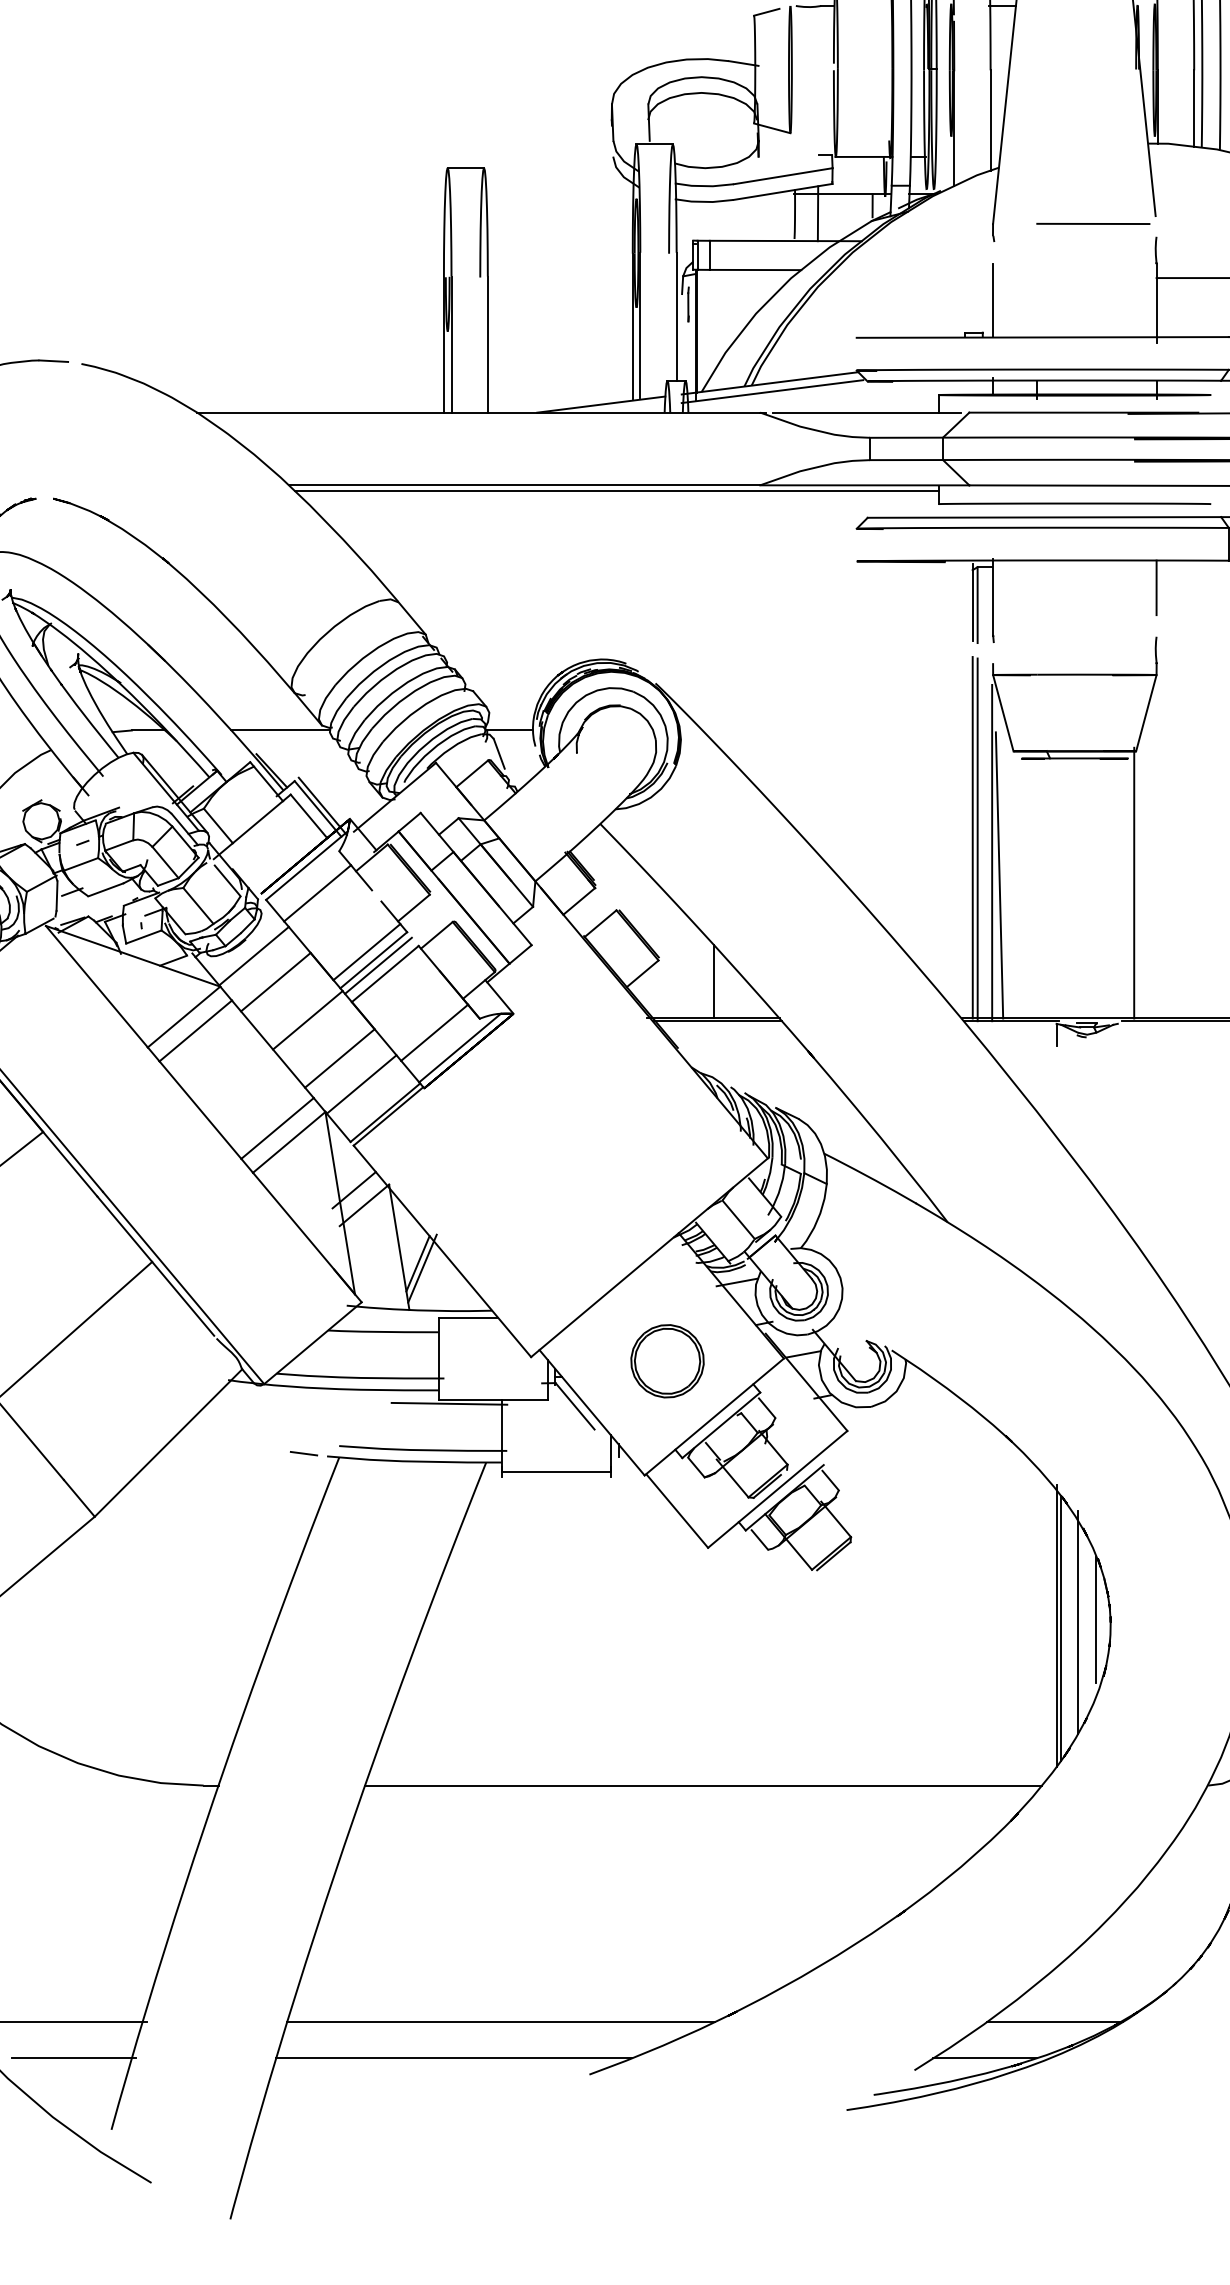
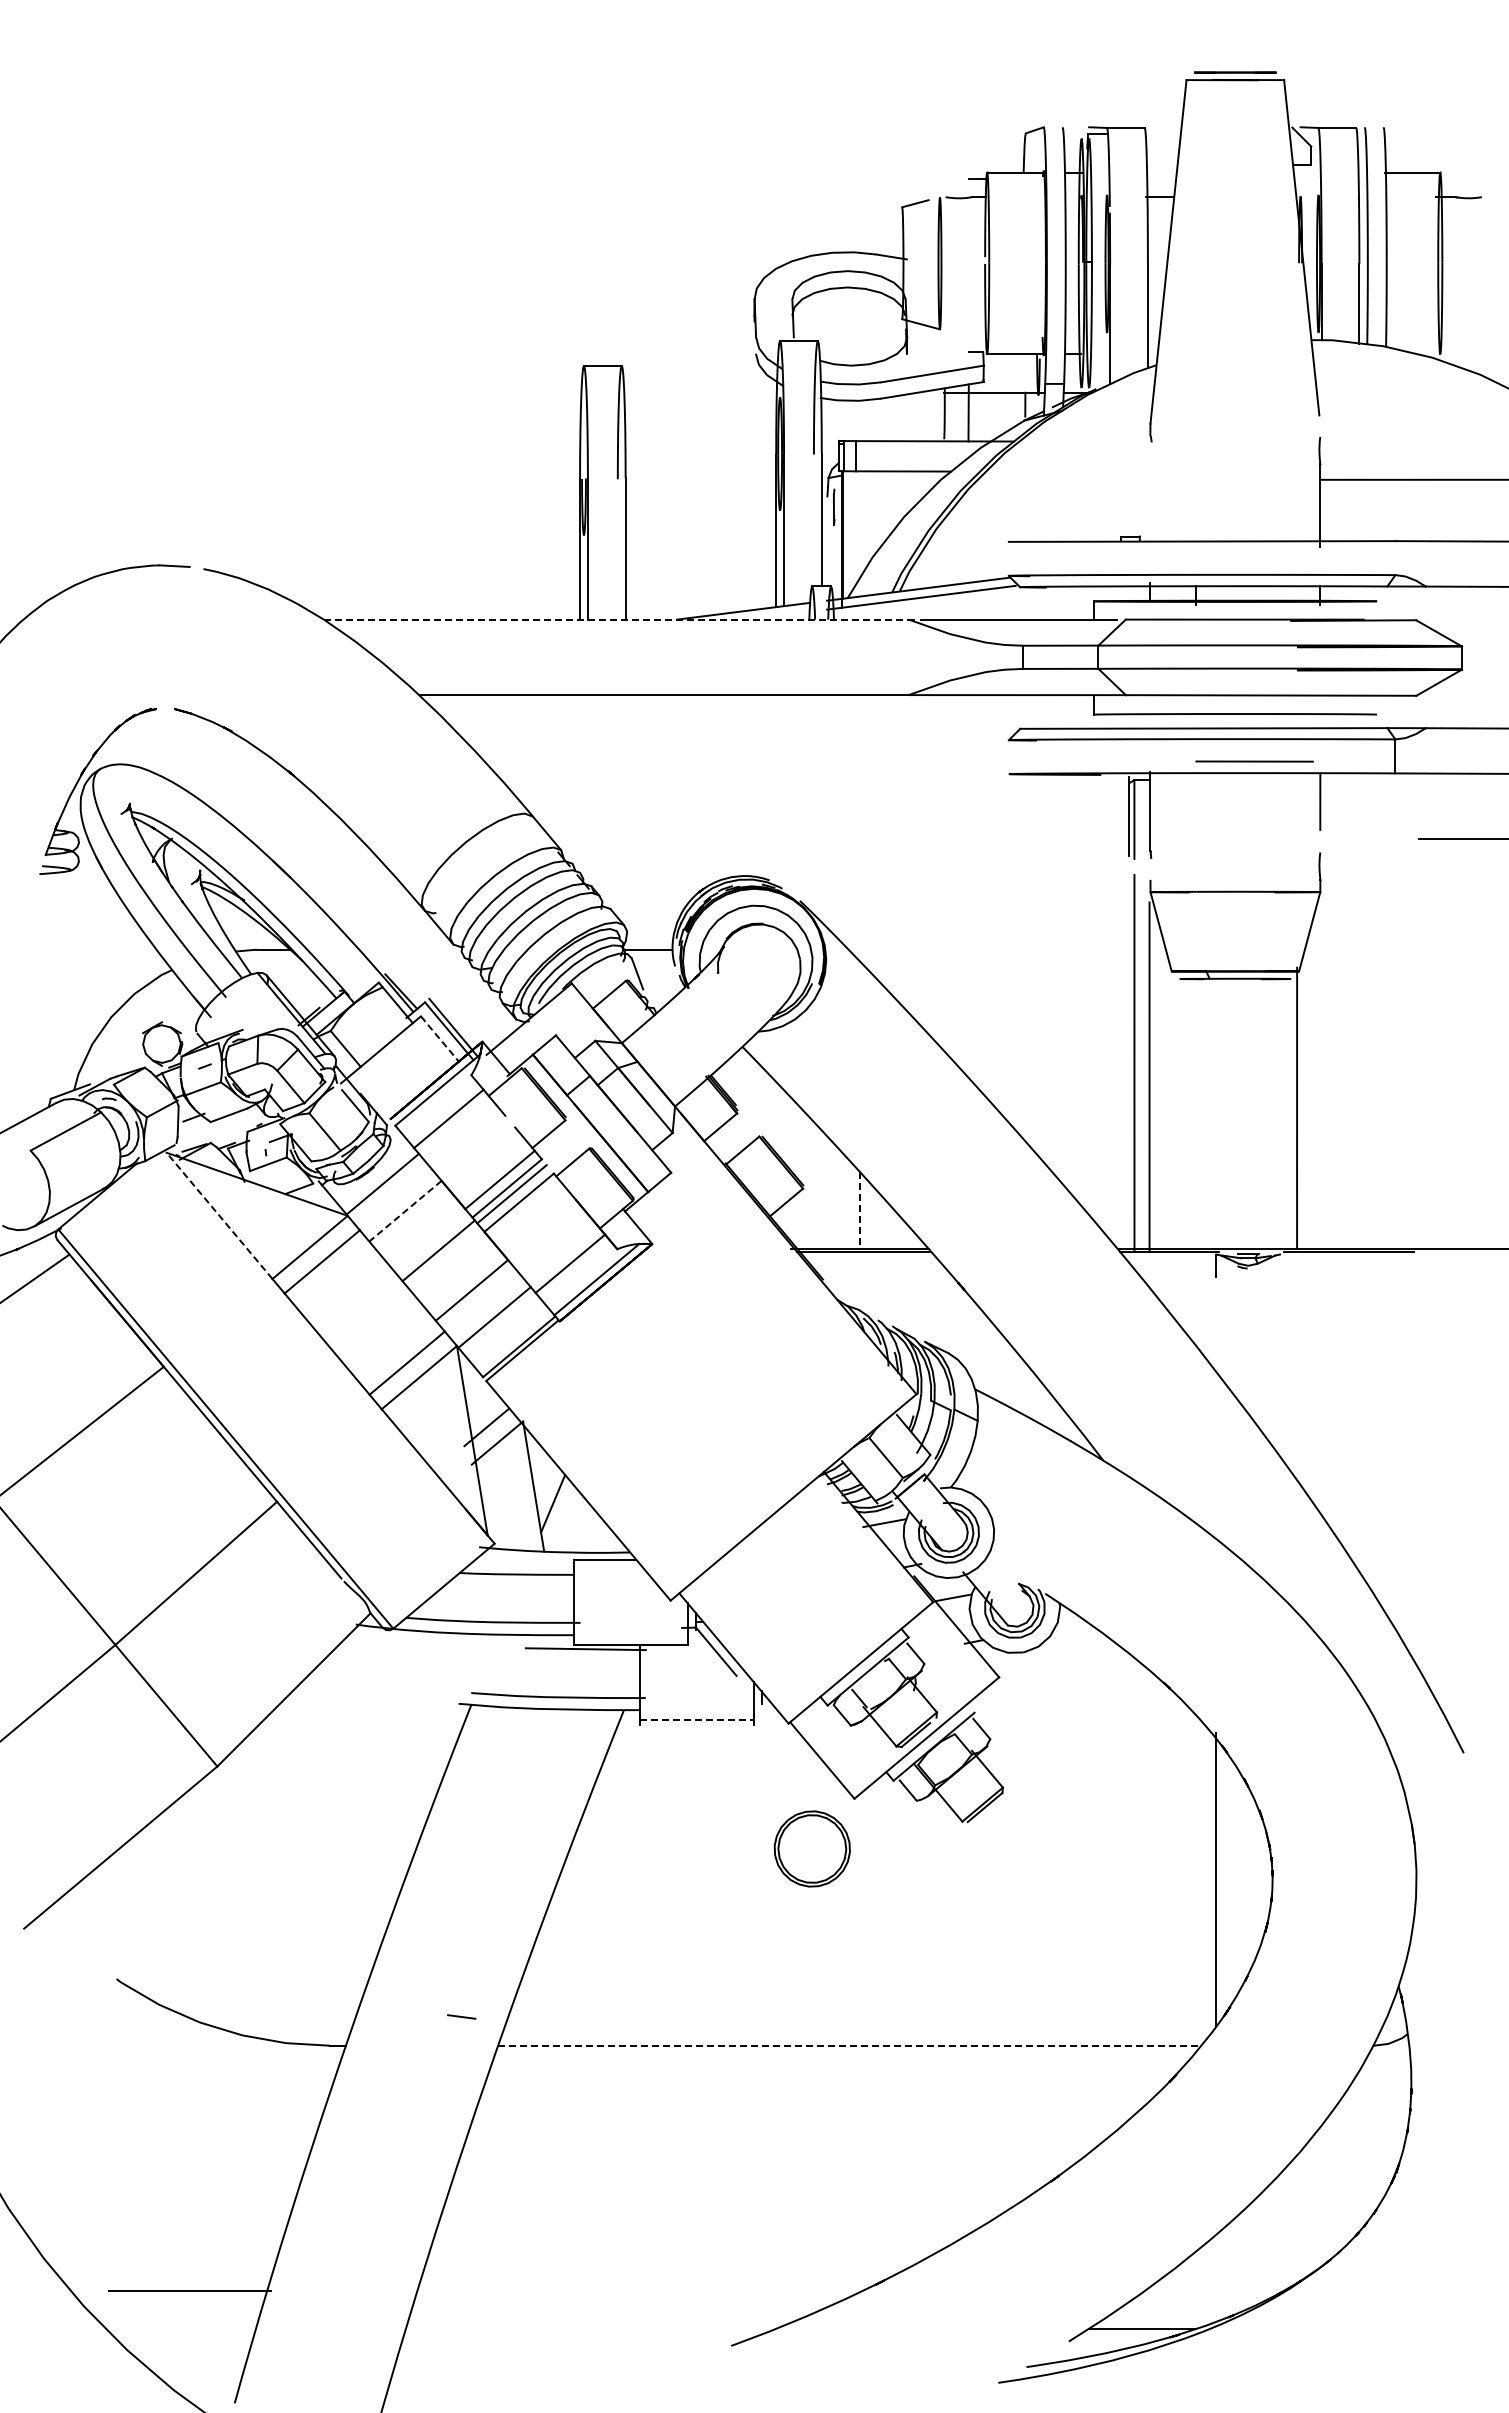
line: (1093, 223) -> (1254, 761), moved
line: (993, 300) -> (1150, 503), removed
line: (479, 412) -> (616, 619), solid -> dashed
line: (616, 491) -> (759, 701), removed
line: (280, 730) -> (410, 949), removed
line: (309, 816) -> (440, 1039), solid -> dashed
line: (972, 837) -> (1129, 1060), removed
line: (998, 874) -> (1156, 1099), removed
line: (275, 982) -> (405, 1211), solid -> dashed
line: (713, 982) -> (860, 1211), solid -> dashed
line: (96, 986) -> (219, 1215), solid -> dashed
line: (422, 1268) -> (557, 1508), removed
part: (666, 1360) -> (811, 1848), moved
line: (303, 1453) -> (461, 2016), moved
line: (556, 1472) -> (696, 1720), solid -> dashed
line: (1096, 1619) -> (1257, 1873), removed
line: (1077, 1622) -> (1238, 1876), removed
line: (1061, 1628) -> (1221, 1882), removed
line: (703, 1785) -> (849, 2045), solid -> dashed
line: (501, 2022) -> (639, 2291), removed
line: (1054, 2022) -> (1214, 2291), removed
line: (73, 2058) -> (195, 2329), removed
line: (453, 2058) -> (590, 2329), removed

